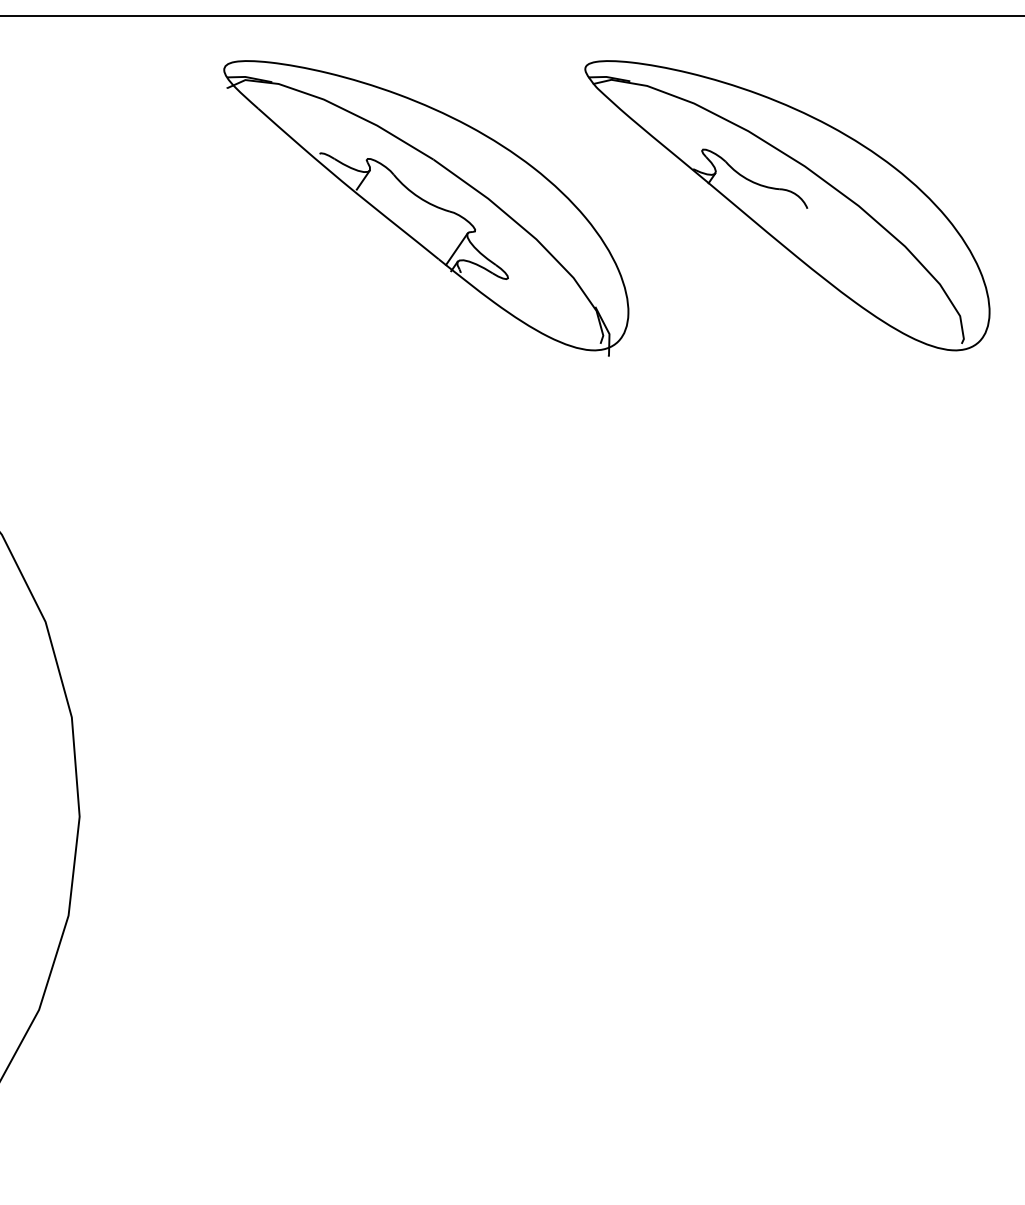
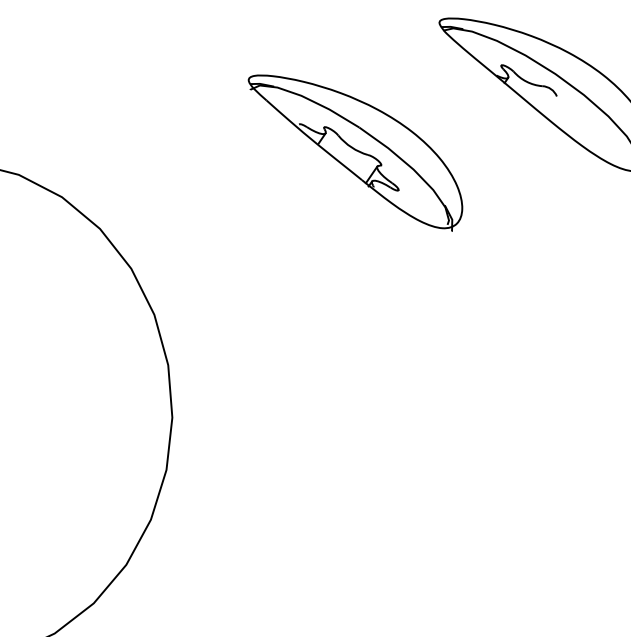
part: (426, 206) -> (355, 152), moved

